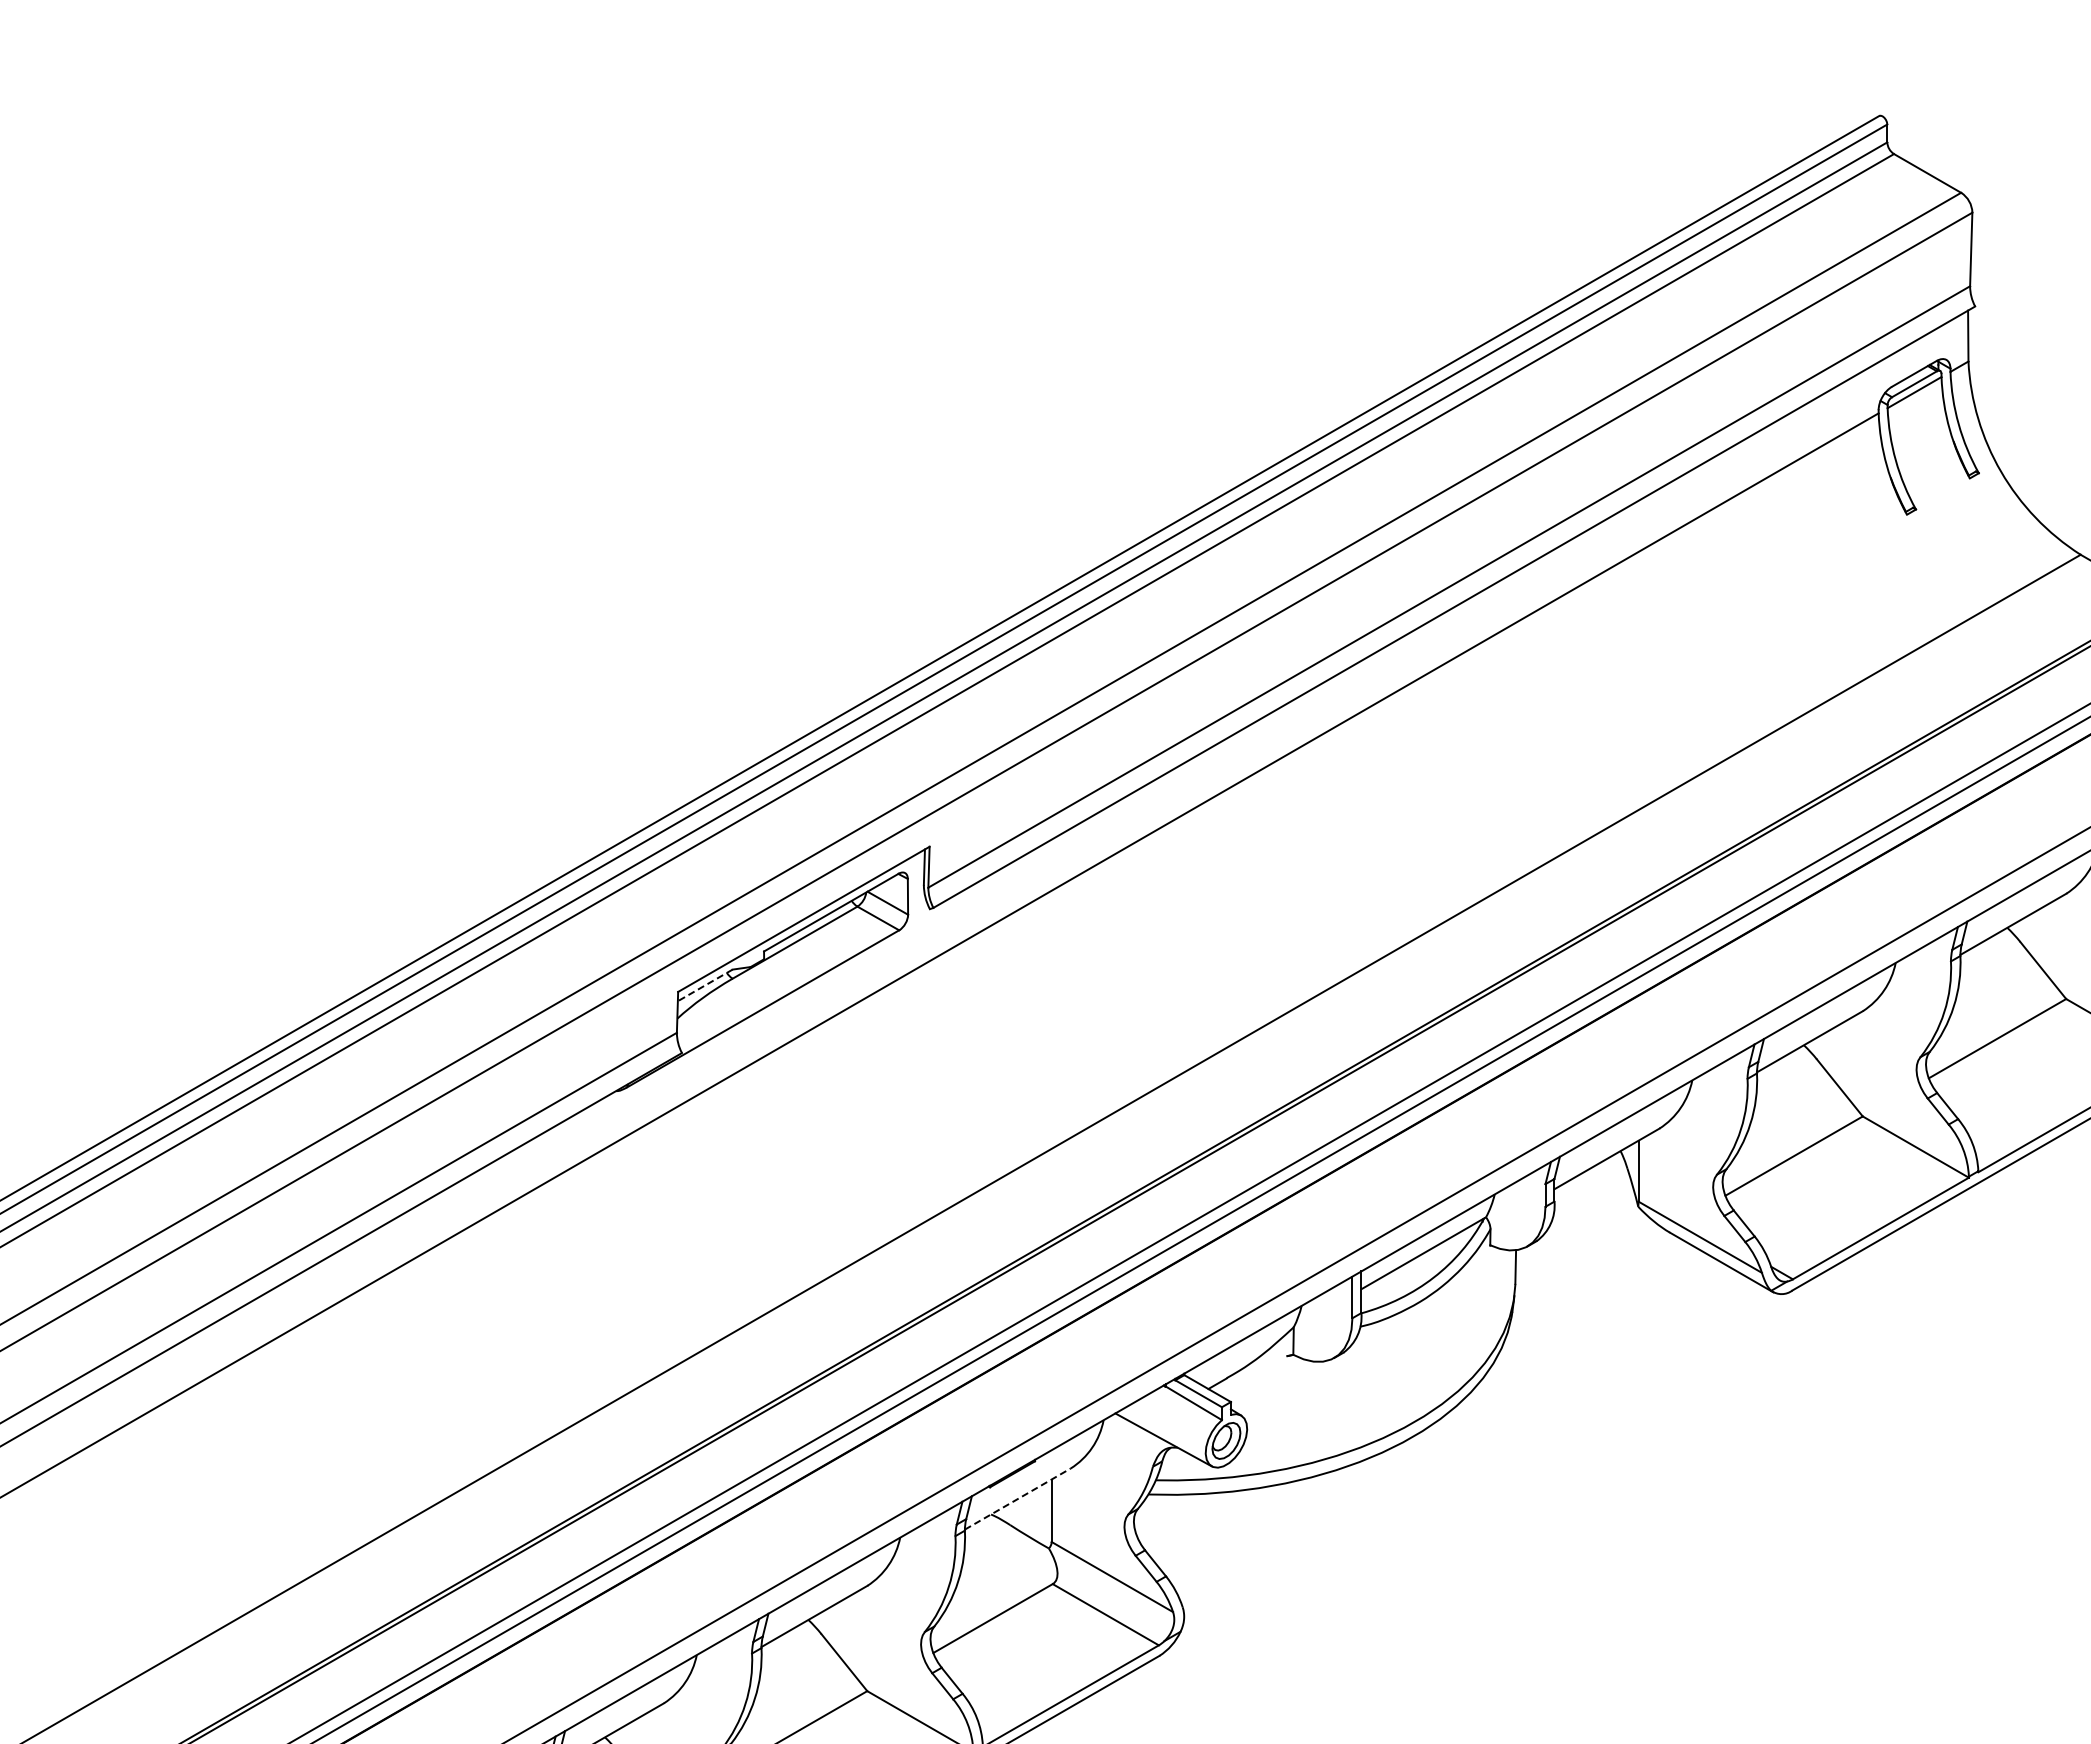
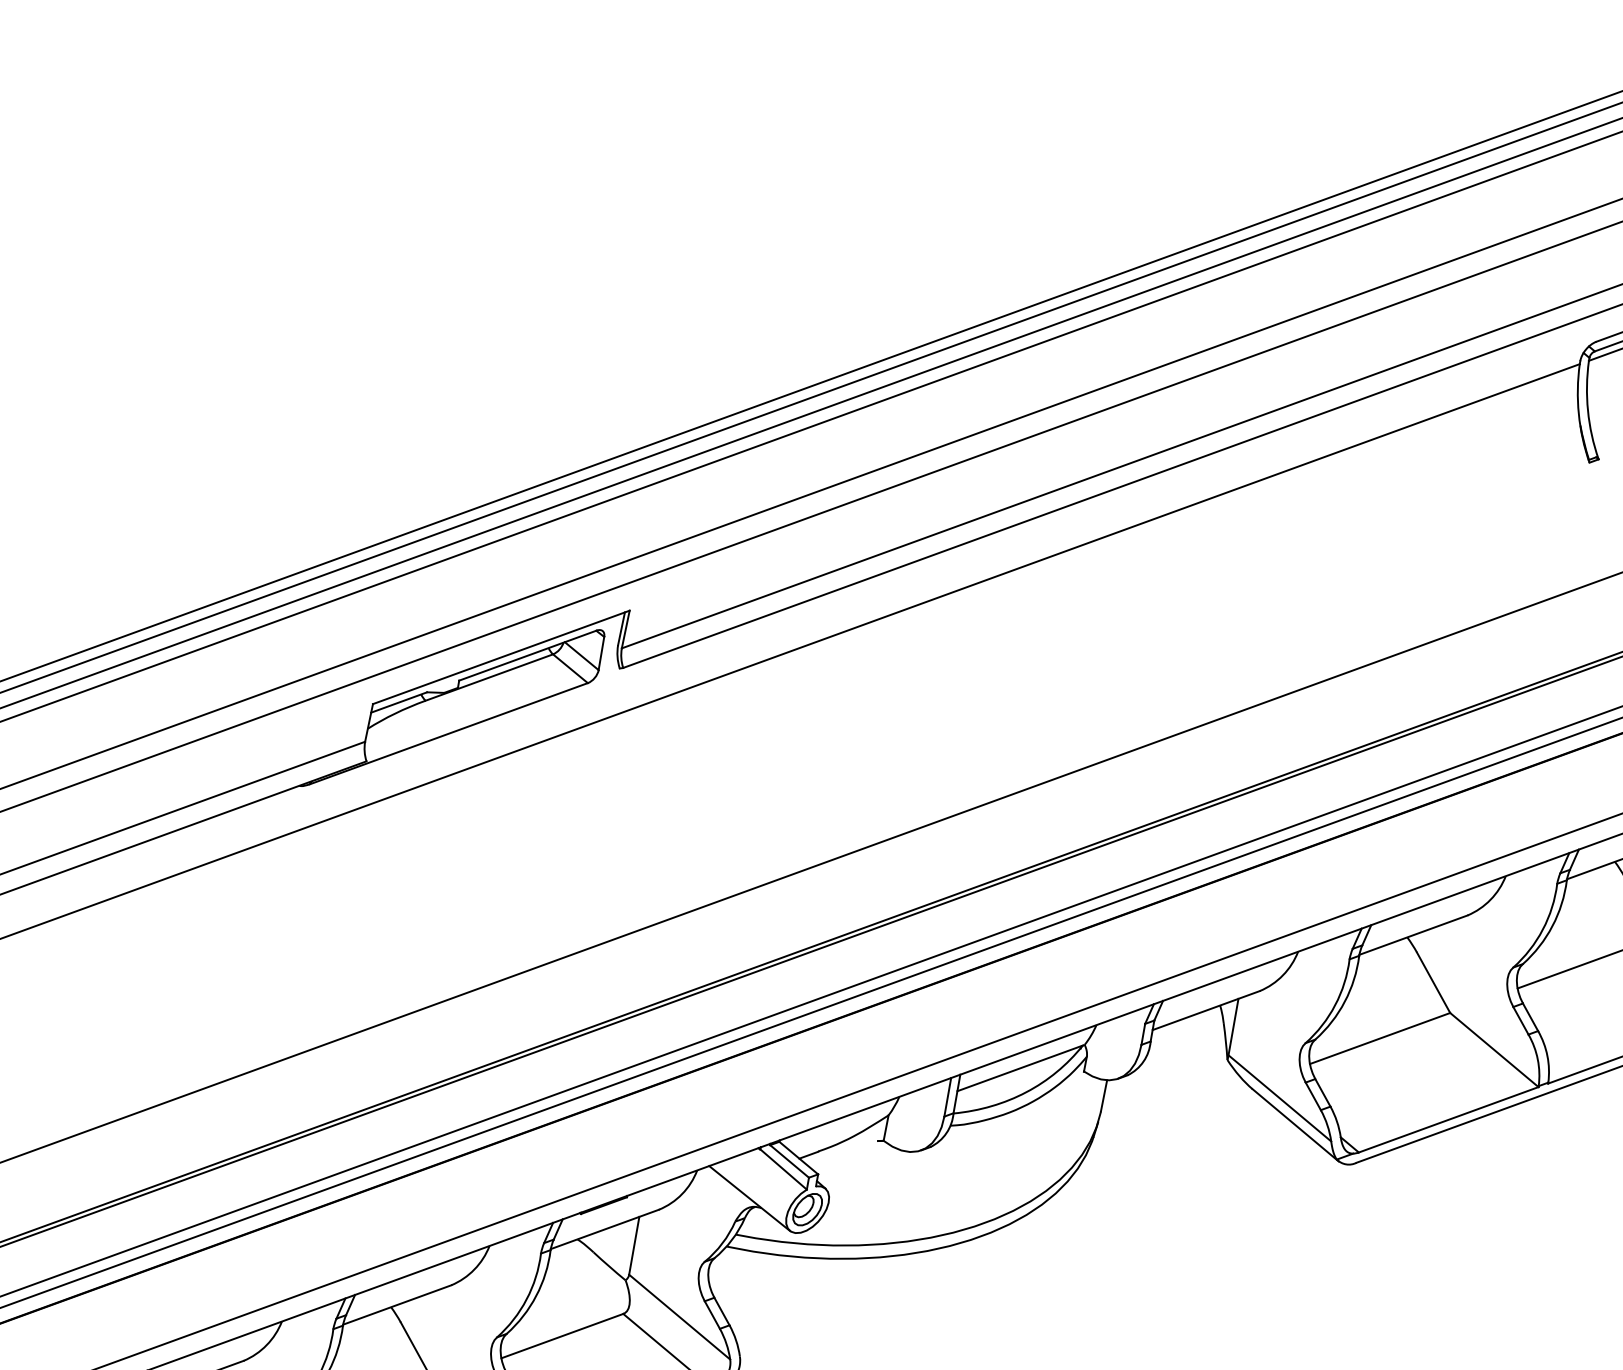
line: (705, 985) -> (399, 702), dashed -> solid
line: (1018, 1498) -> (605, 1229), dashed -> solid

